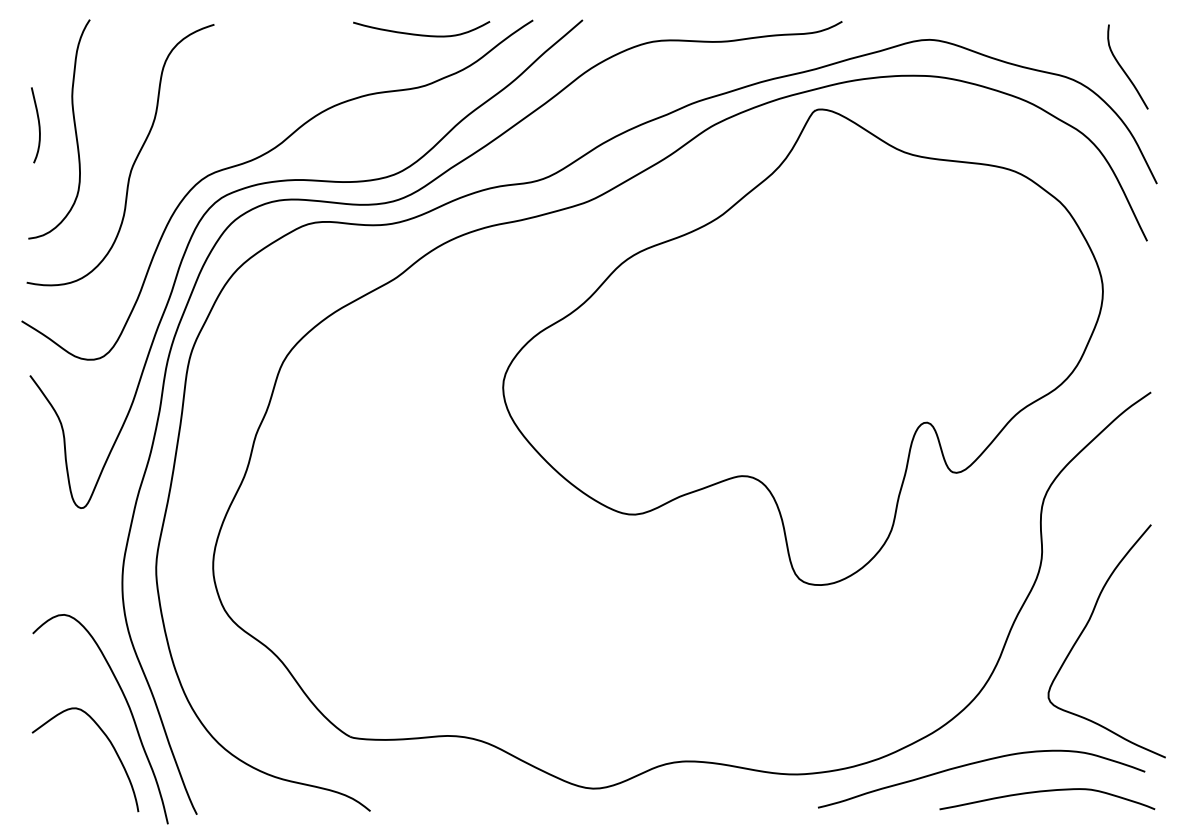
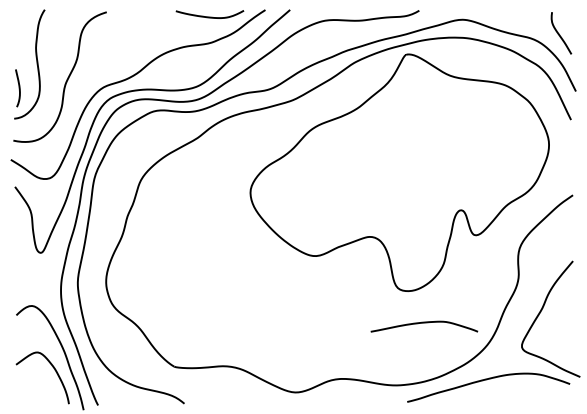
curve: (36, 125) -> (18, 88), moved
curve: (1047, 792) -> (424, 323), moved

